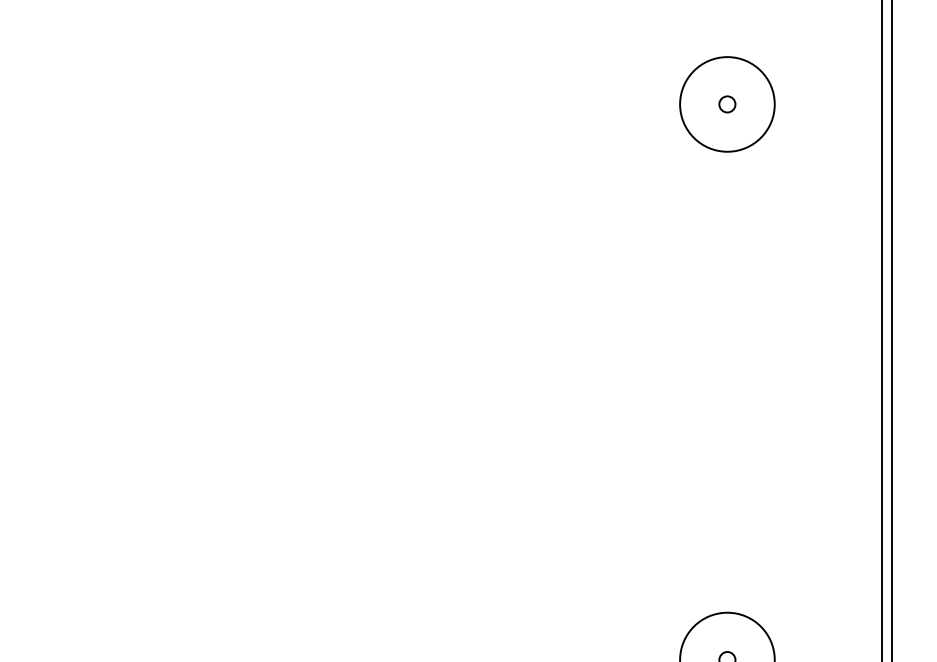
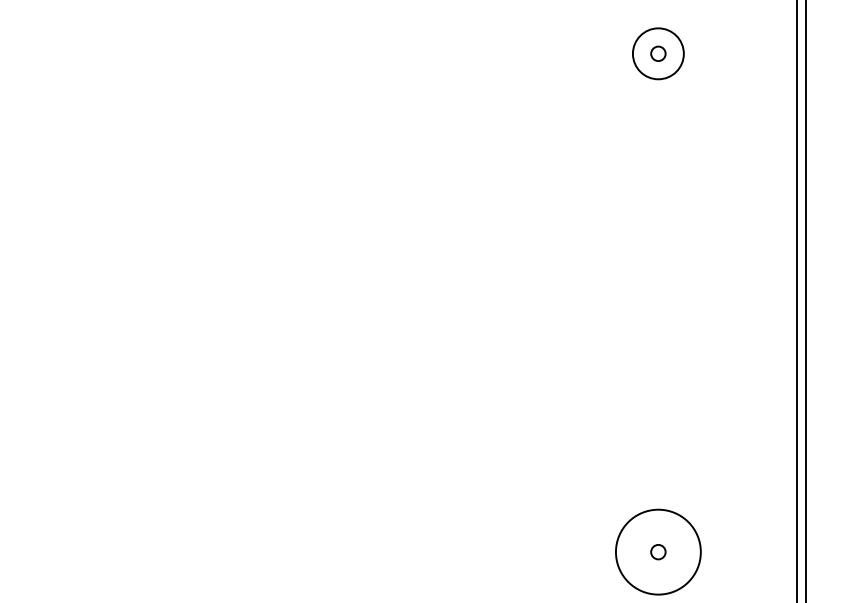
circle: (726, 104) -> (657, 53), size x0.6

